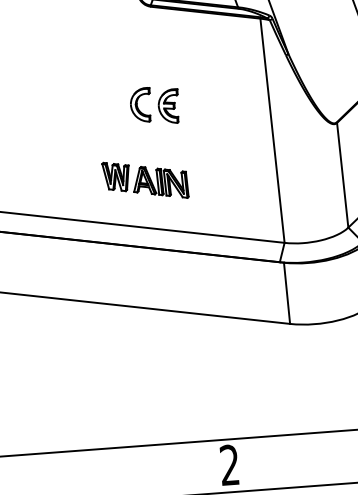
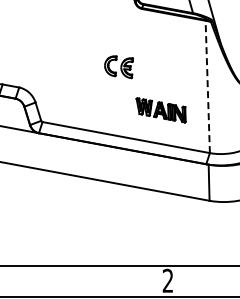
part: (154, 106) -> (118, 67), moved
line: (272, 130) -> (207, 86), solid -> dashed
part: (144, 180) -> (160, 110), moved

